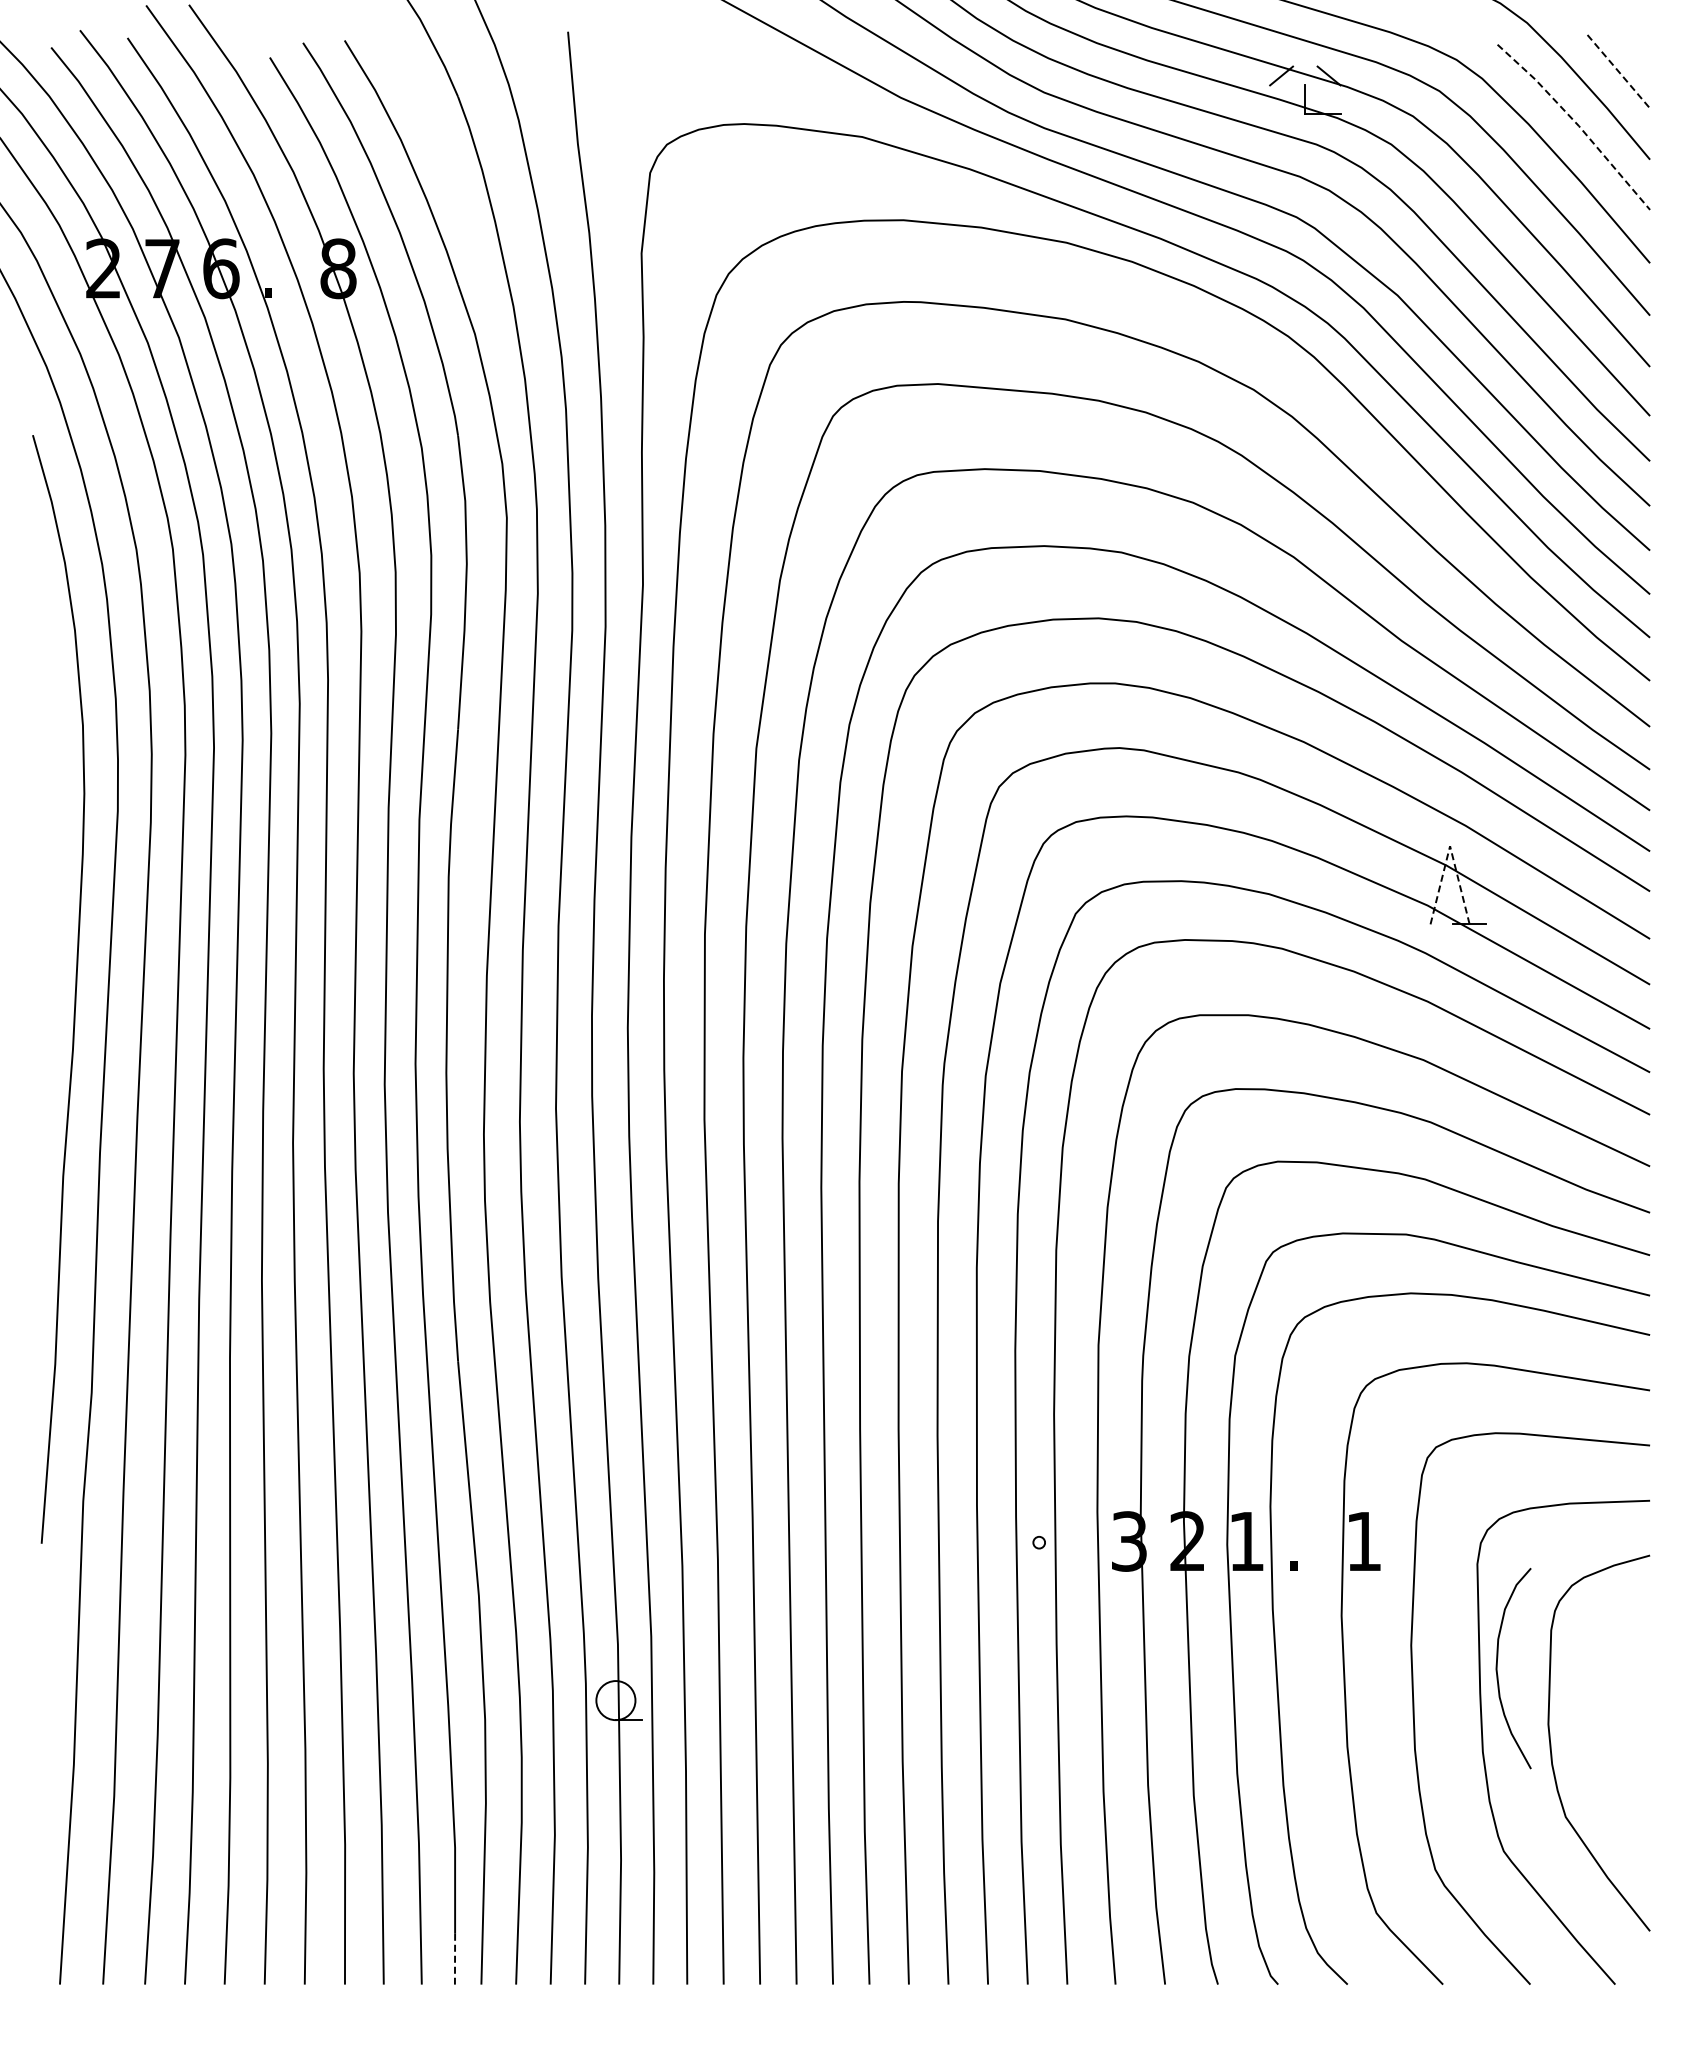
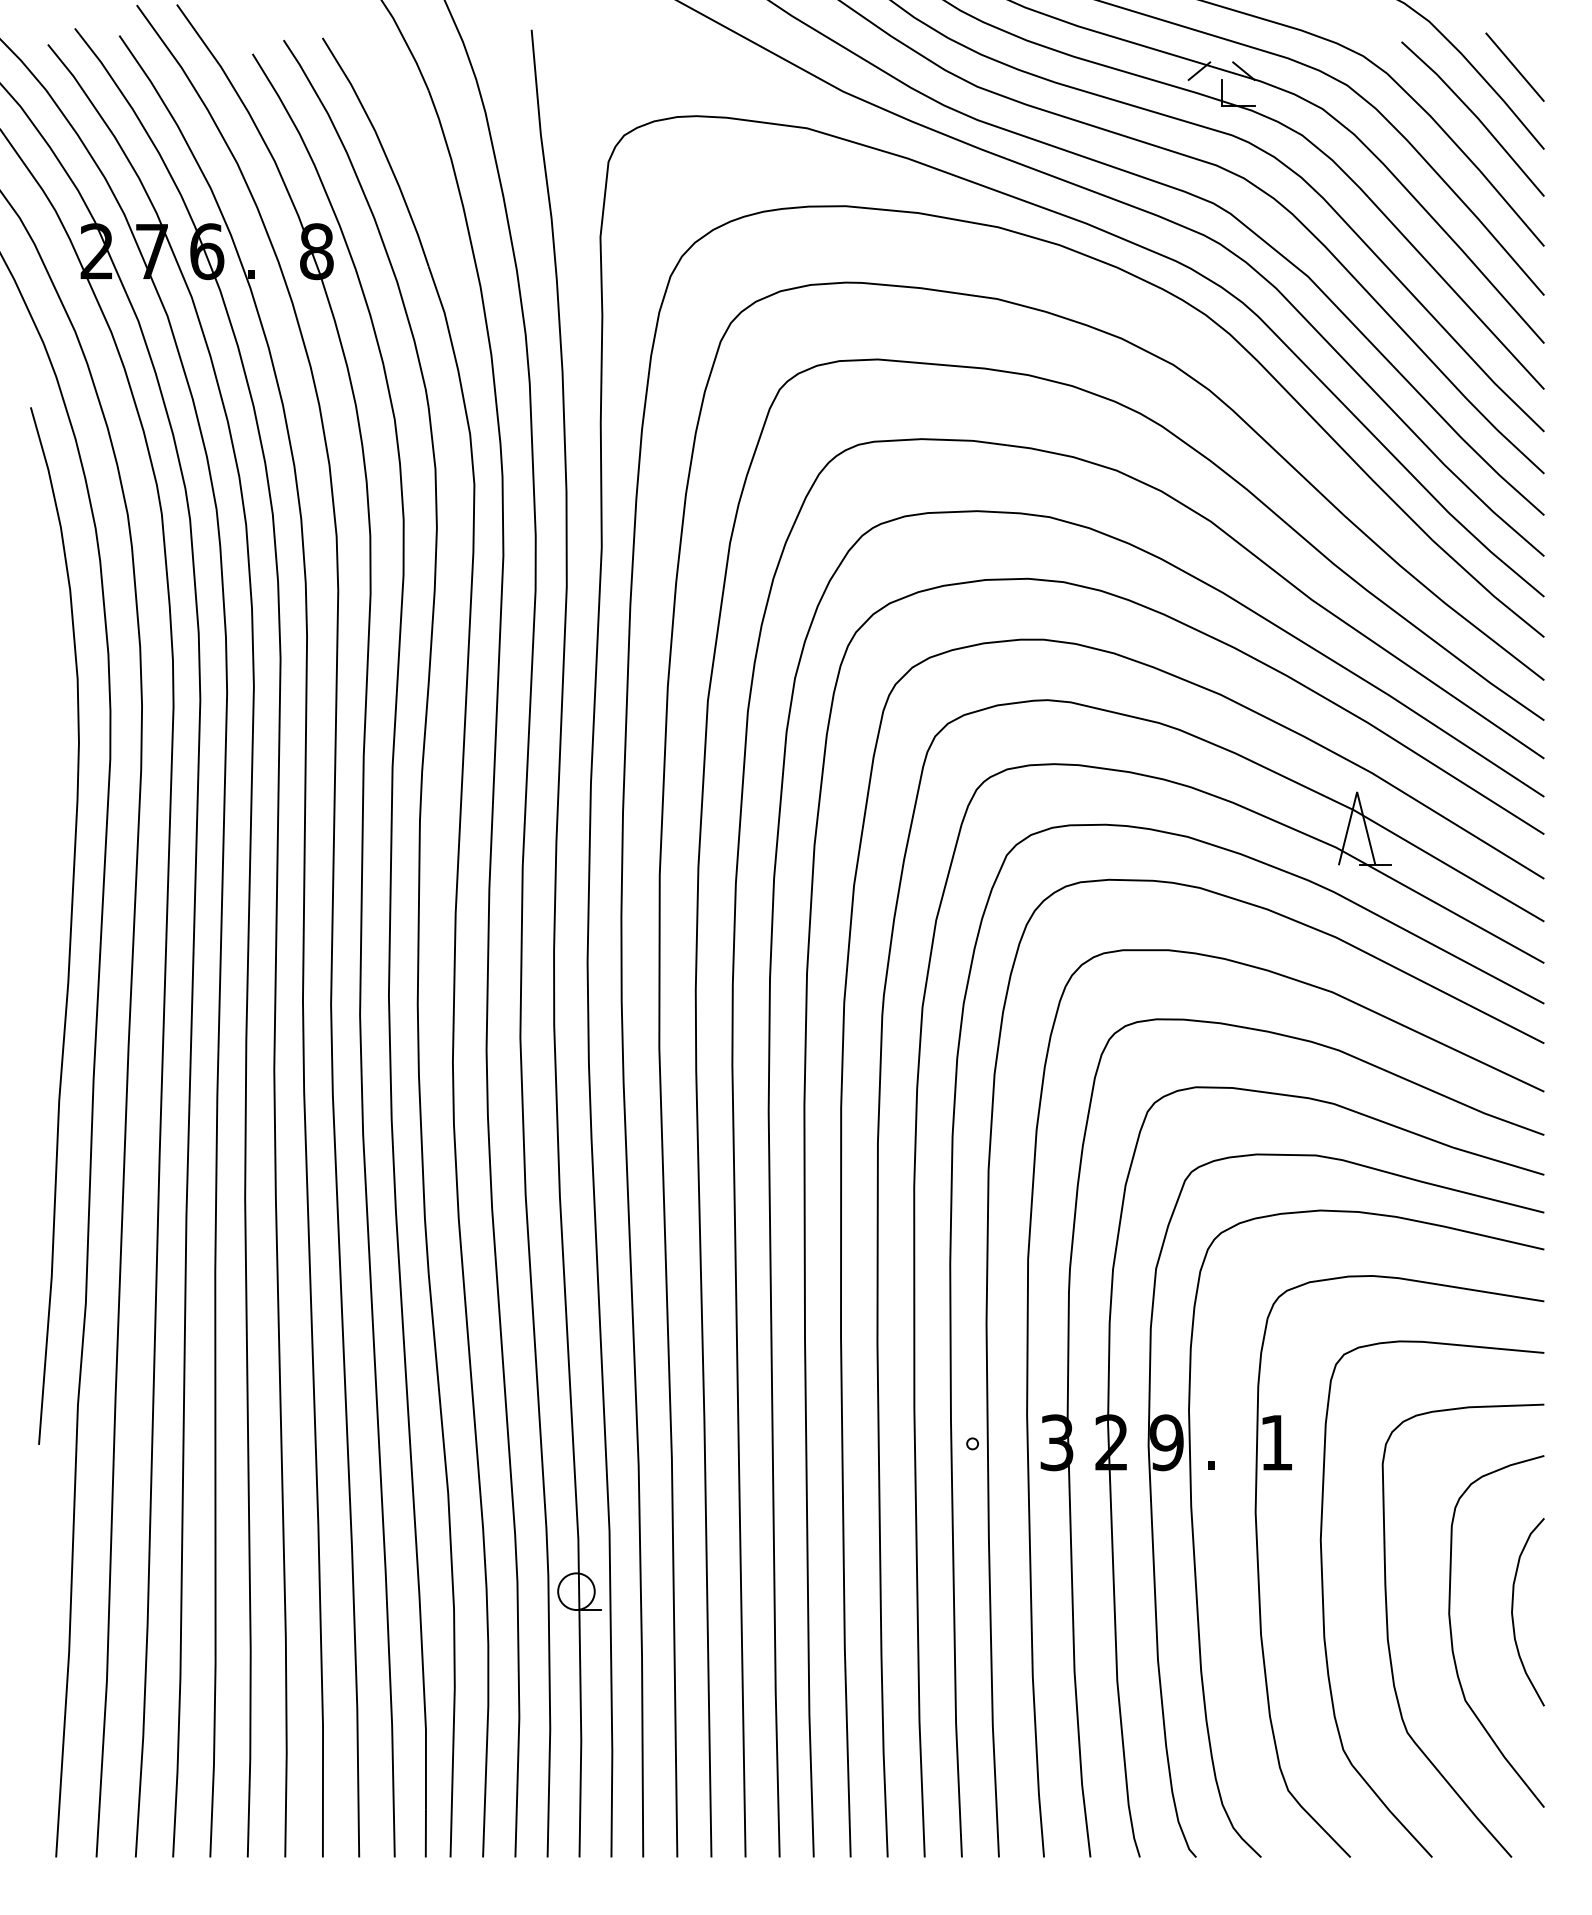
line: (1619, 72) -> (1515, 67), dashed -> solid
line: (1577, 124) -> (1476, 116), dashed -> solid
line: (1450, 846) -> (1357, 792), dashed -> solid
text: (1246, 1541) -> (1166, 1442), 1 -> 9
curve: (1497, 1668) -> (1512, 1612), moved
line: (455, 1959) -> (426, 1833), dashed -> solid

